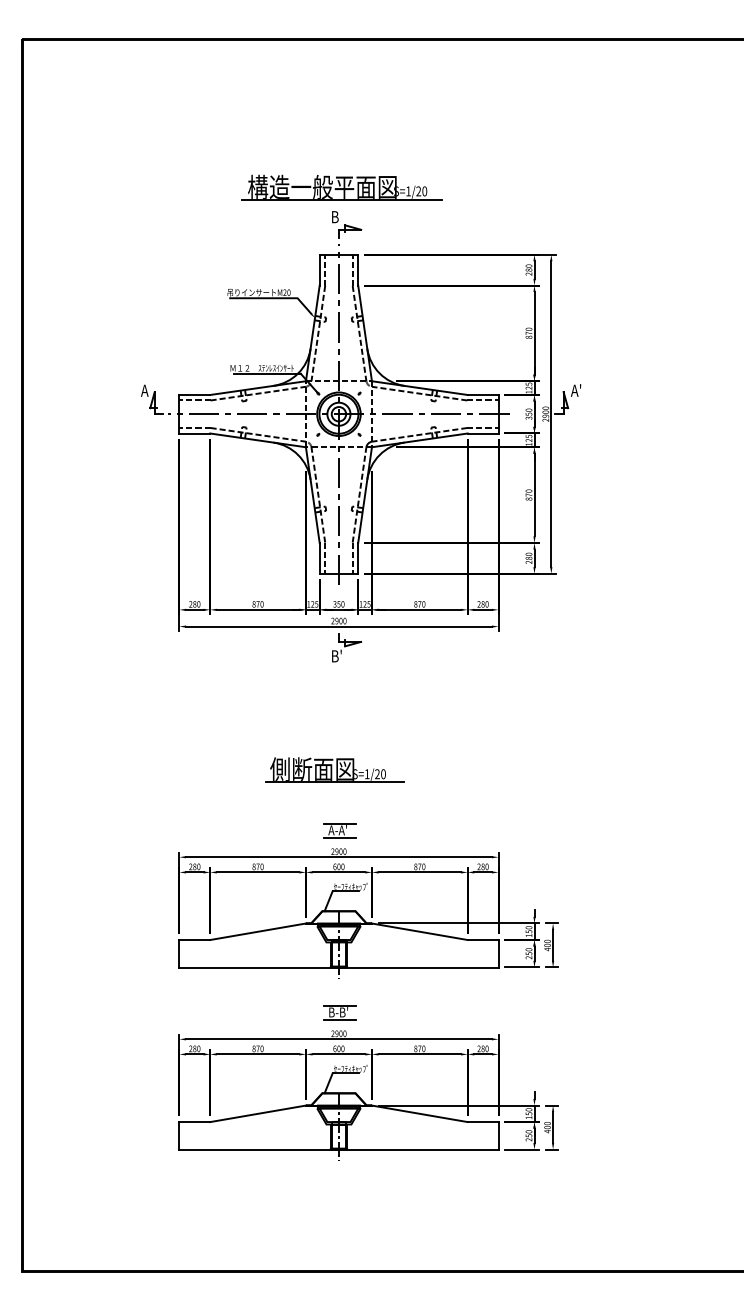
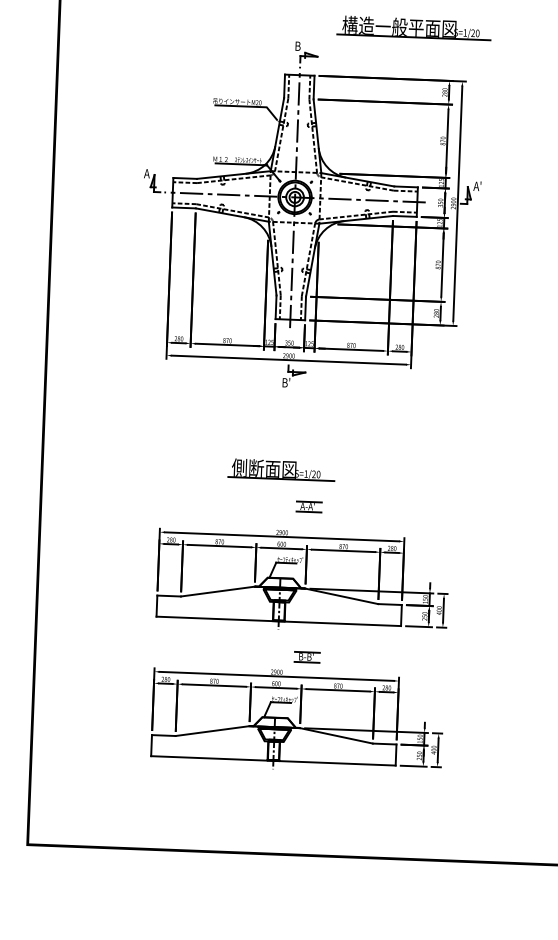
part: (341, 187) -> (414, 28), moved
part: (339, 830) -> (308, 506), moved
part: (339, 1012) -> (307, 656), moved

